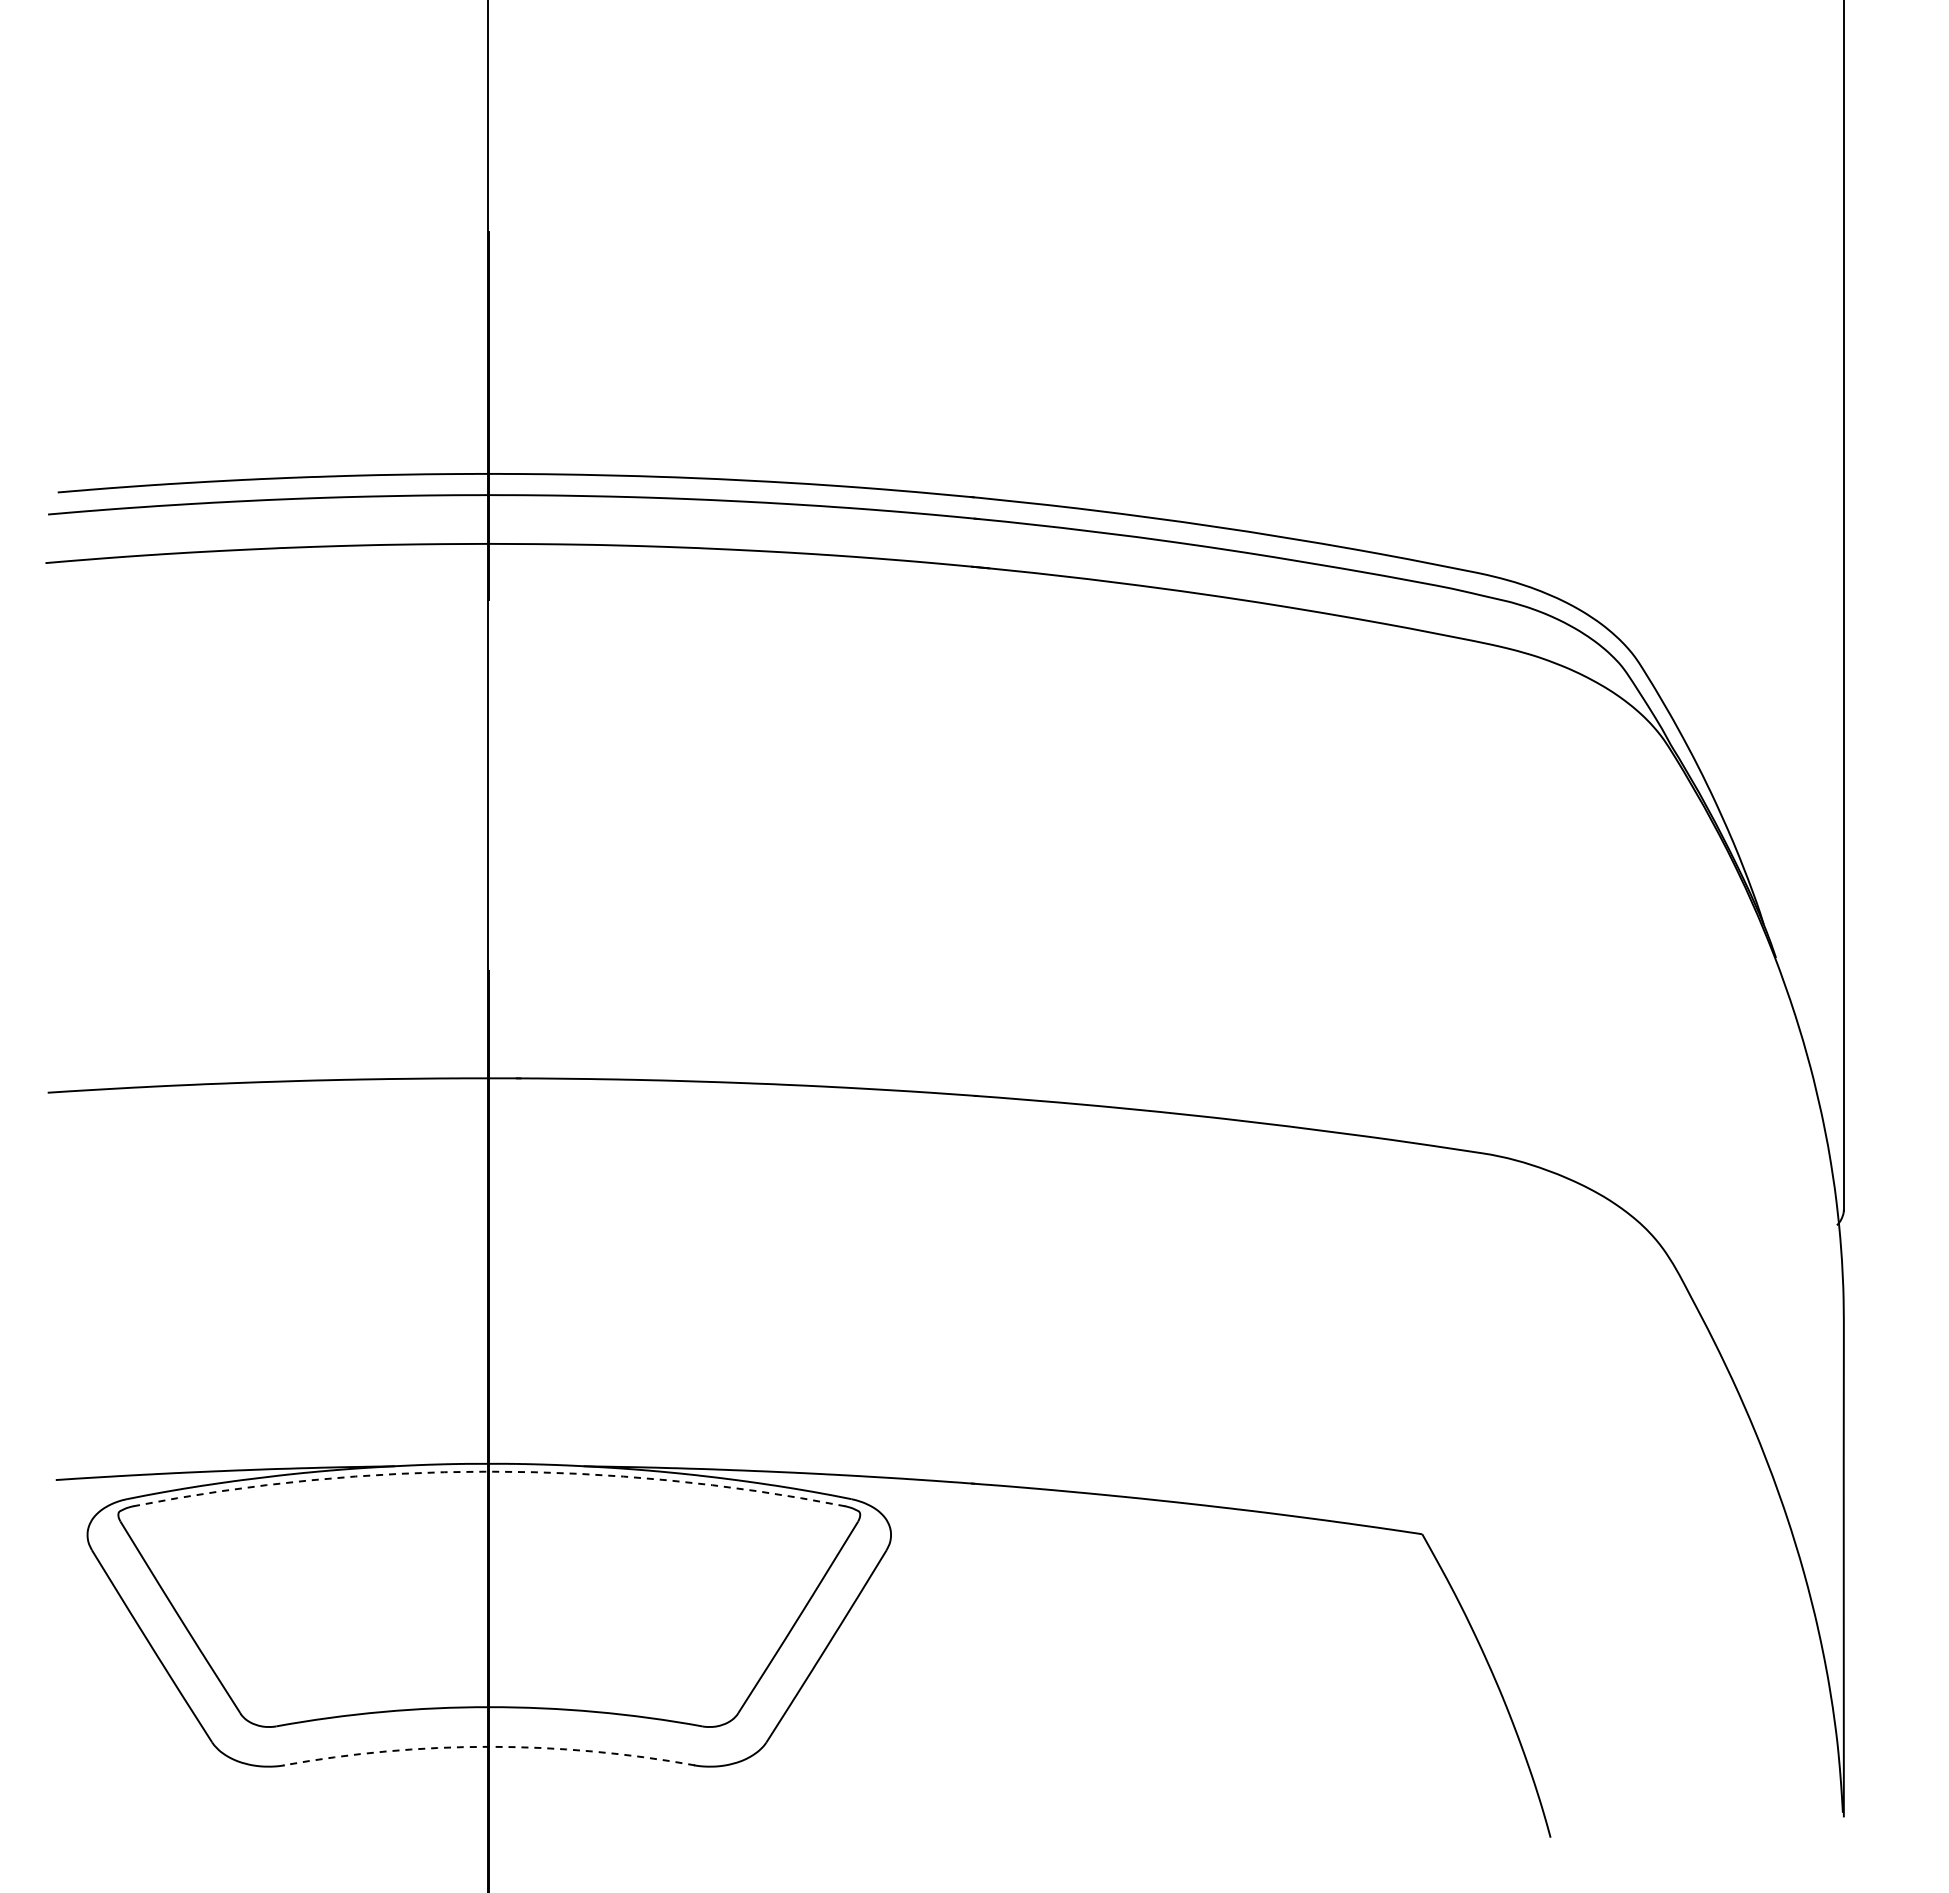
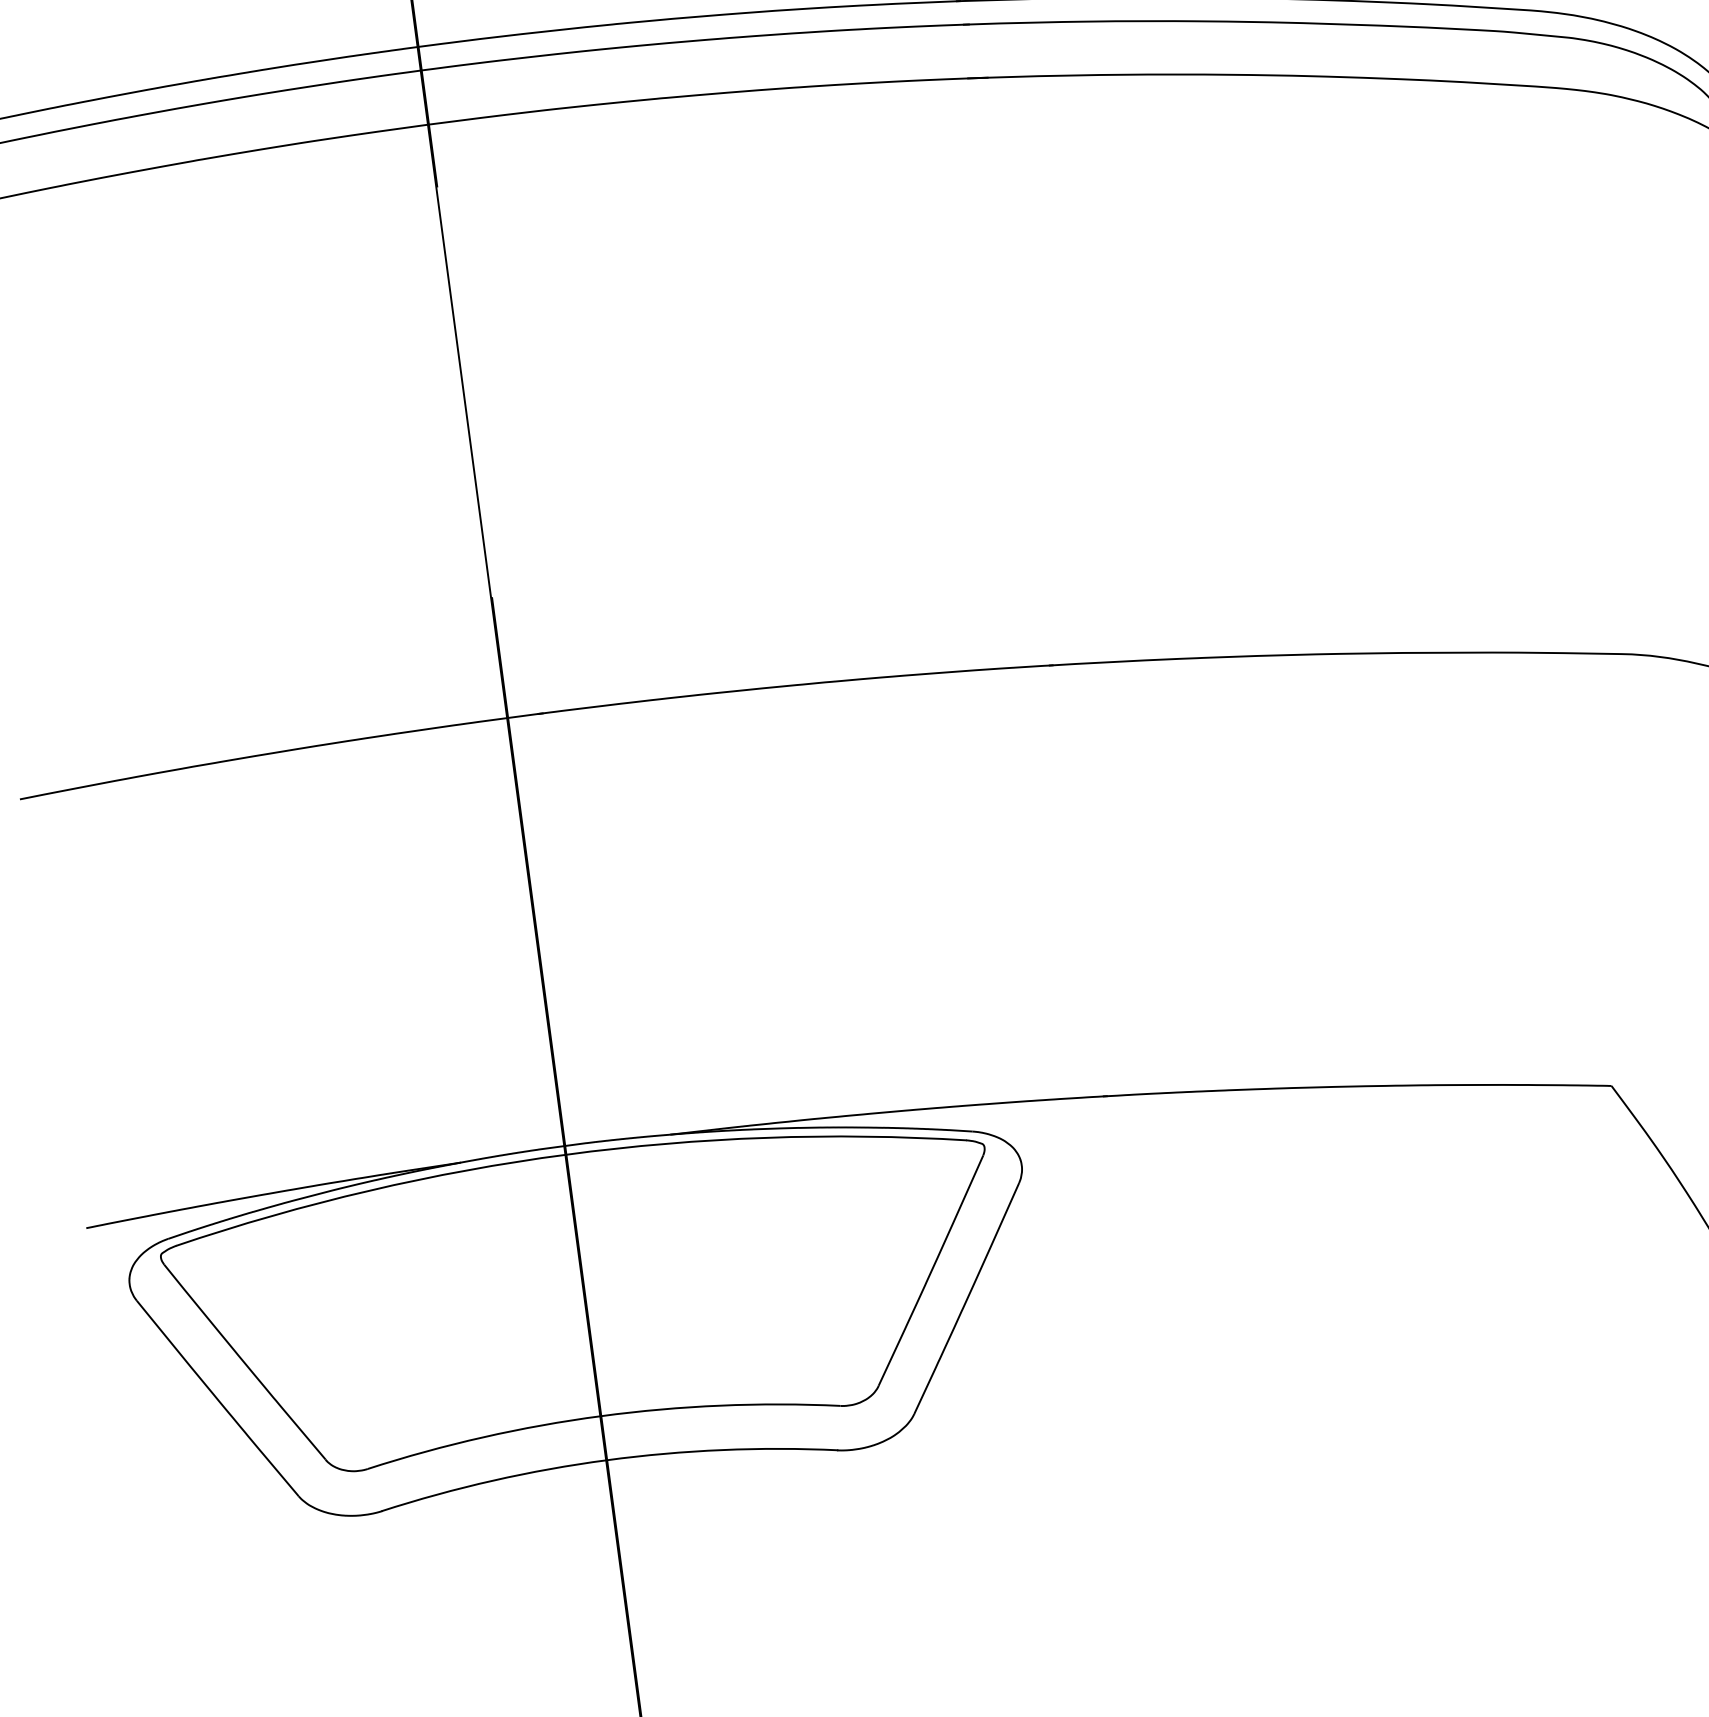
arc: (489, 1471) -> (566, 1154), dashed -> solid
arc: (489, 1746) -> (607, 1459), dashed -> solid

